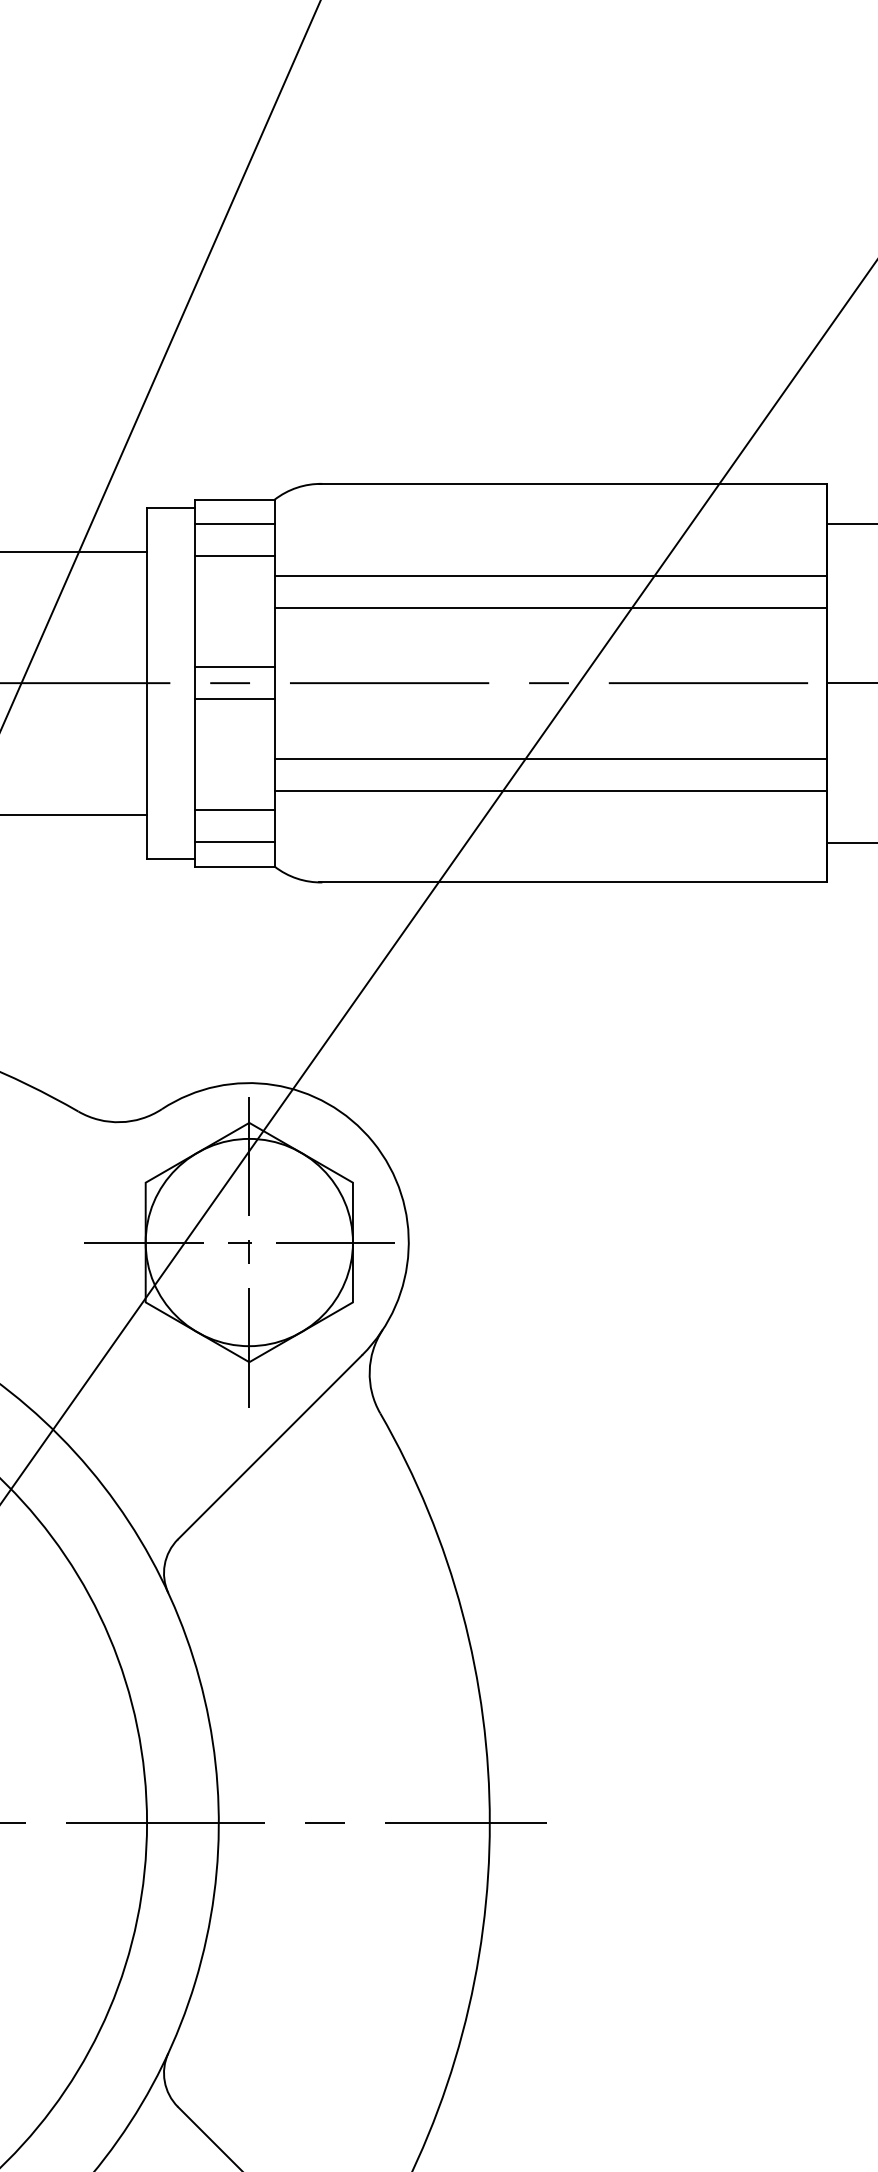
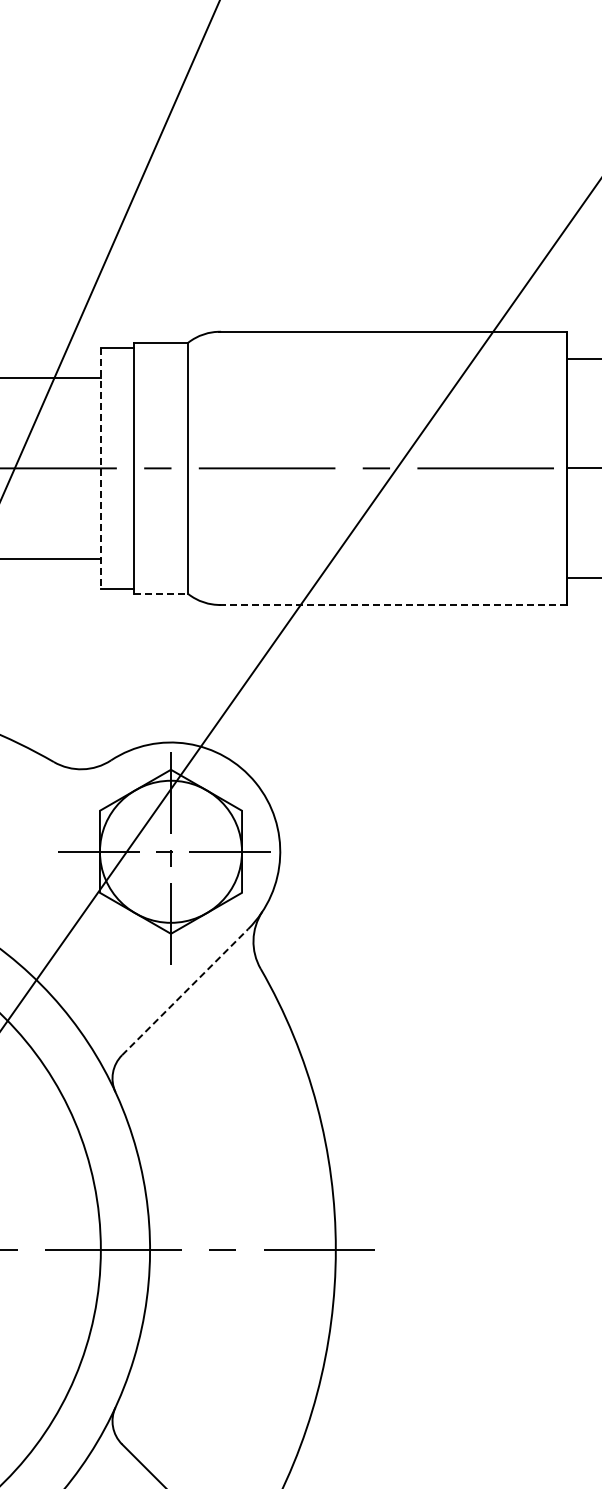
line: (234, 524) -> (160, 359), removed
line: (234, 556) -> (160, 381), removed
line: (550, 575) -> (377, 394), removed
line: (550, 607) -> (377, 416), removed
line: (234, 667) -> (160, 457), removed
line: (146, 683) -> (100, 468), solid -> dashed
line: (234, 699) -> (160, 479), removed
line: (550, 759) -> (377, 520), removed
line: (550, 789) -> (377, 541), removed
line: (234, 810) -> (160, 555), removed
line: (234, 842) -> (160, 577), removed
line: (235, 867) -> (161, 594), solid -> dashed
line: (573, 881) -> (393, 604), solid -> dashed
line: (270, 1446) -> (185, 991), solid -> dashed

